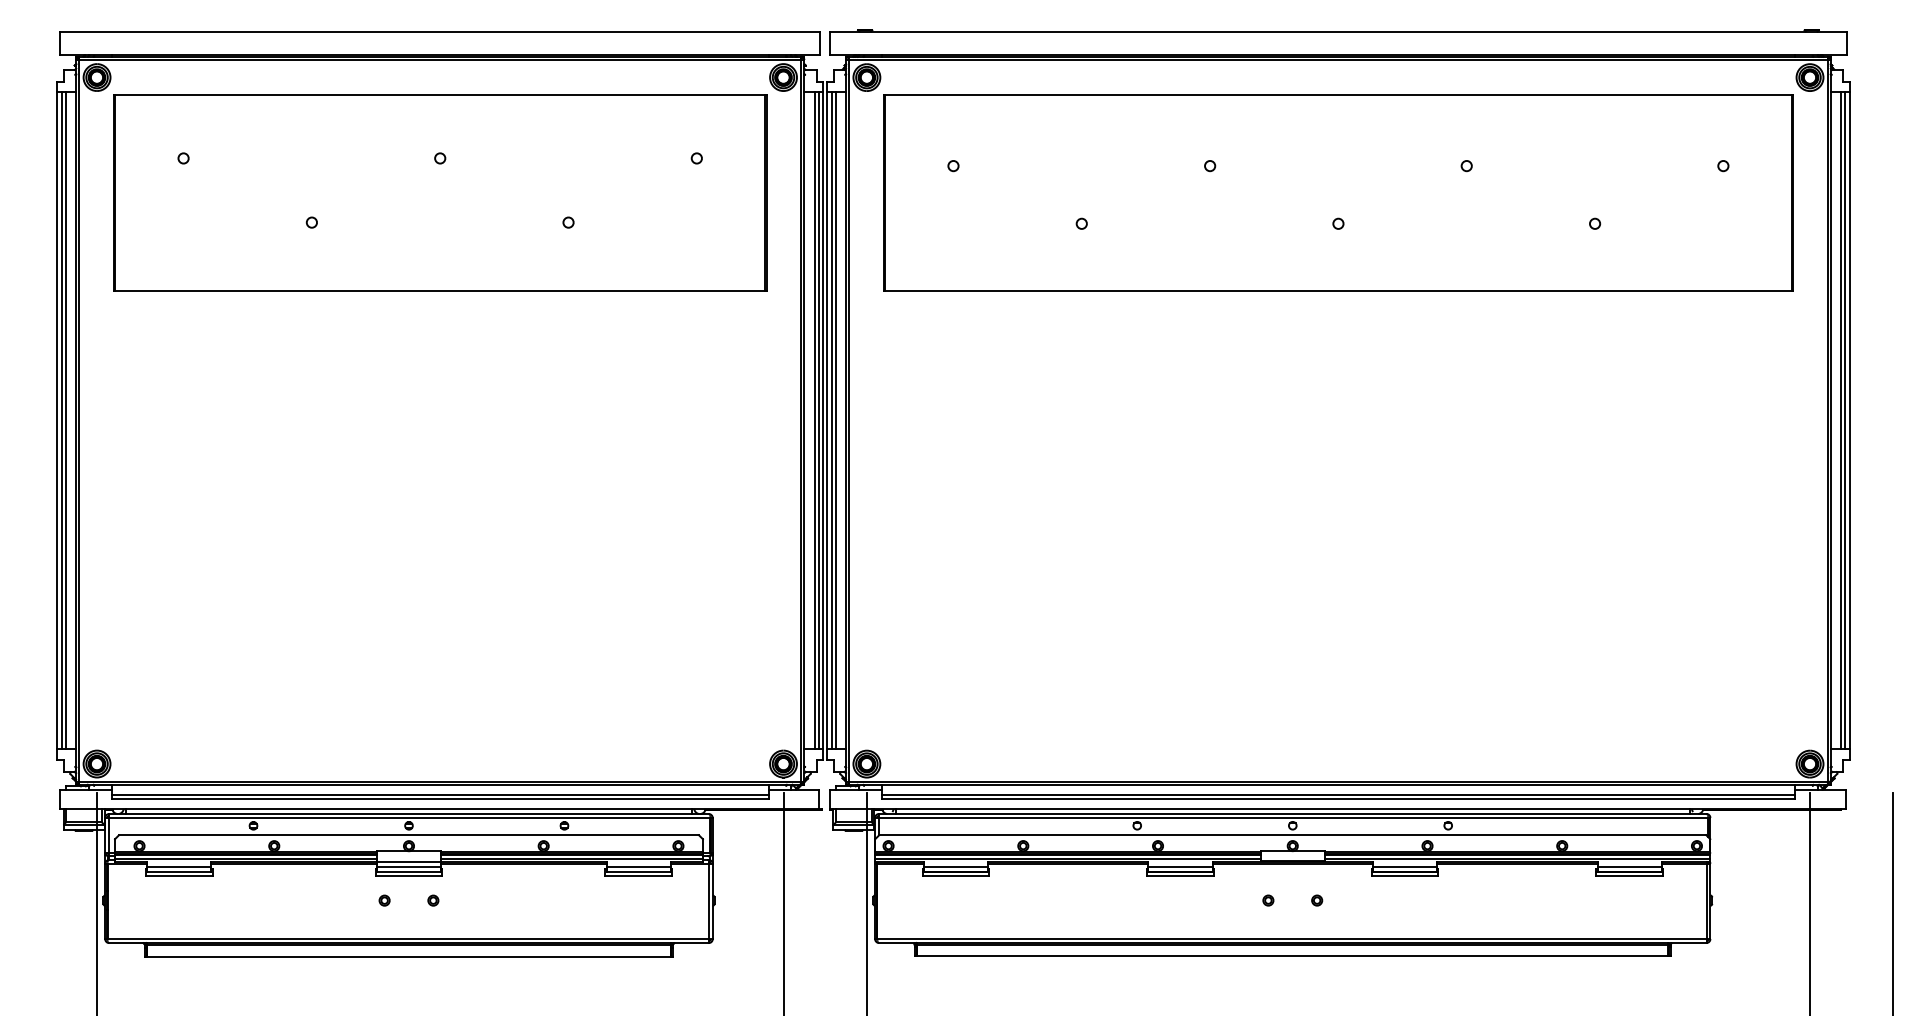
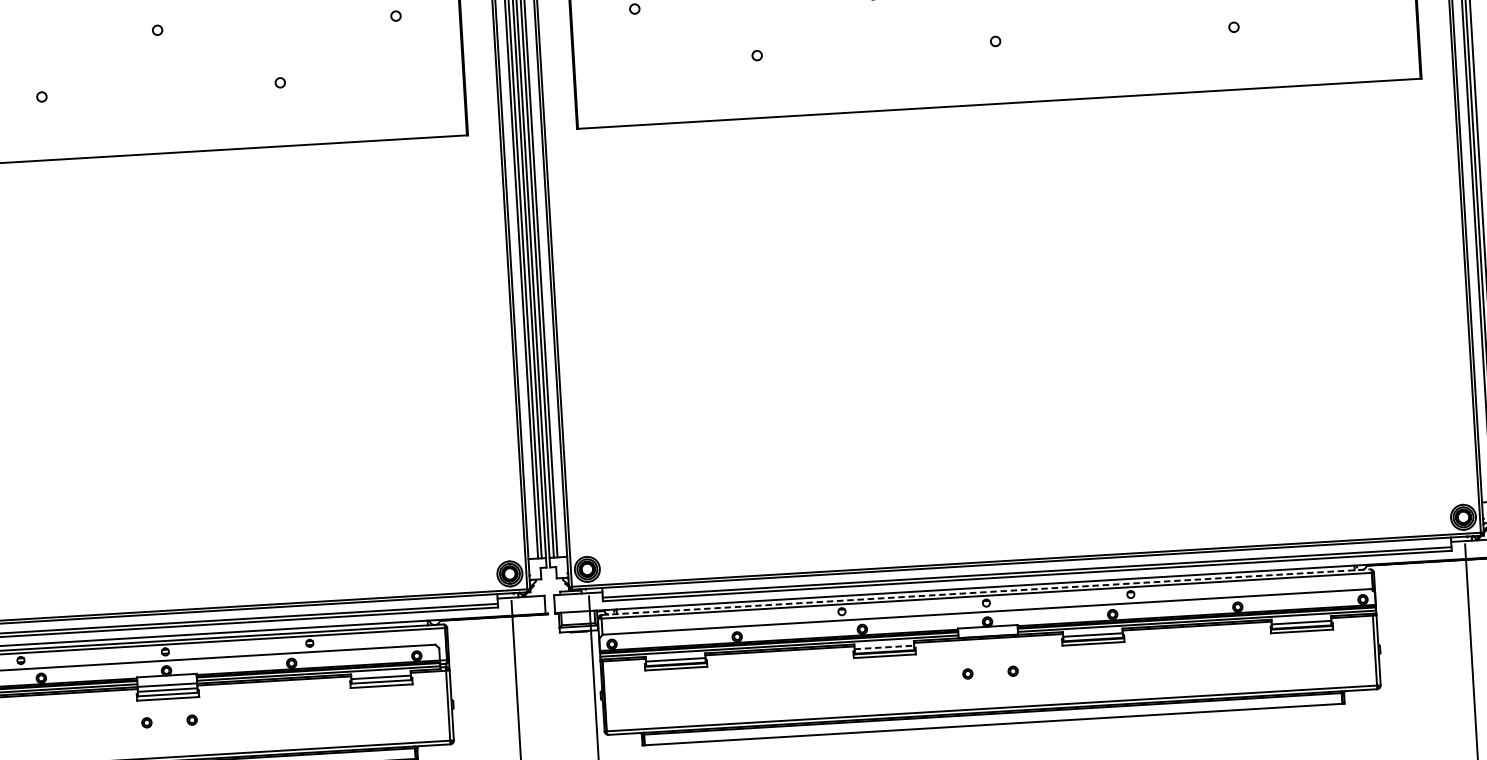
line: (1293, 813) -> (986, 591), solid -> dashed
line: (1180, 866) -> (884, 647), solid -> dashed

